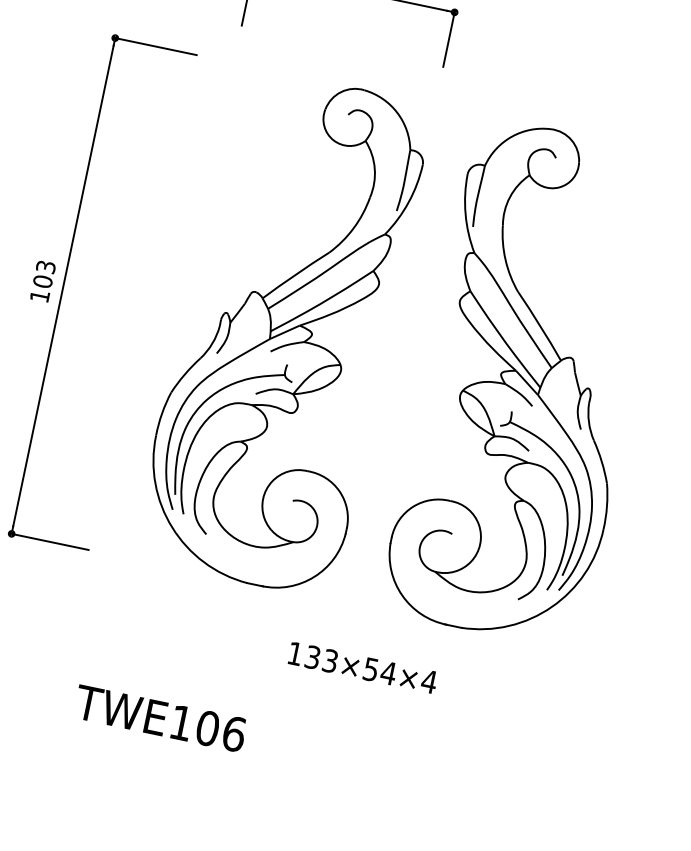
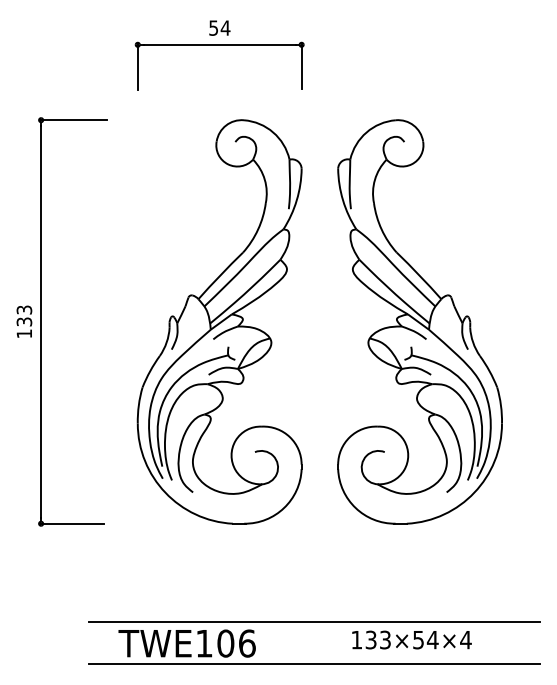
text: (43, 281) -> (24, 321), 103 -> 133
text: (362, 667) -> (411, 639), moved
line: (322, 724) -> (314, 621), added
line: (311, 776) -> (314, 664), added

